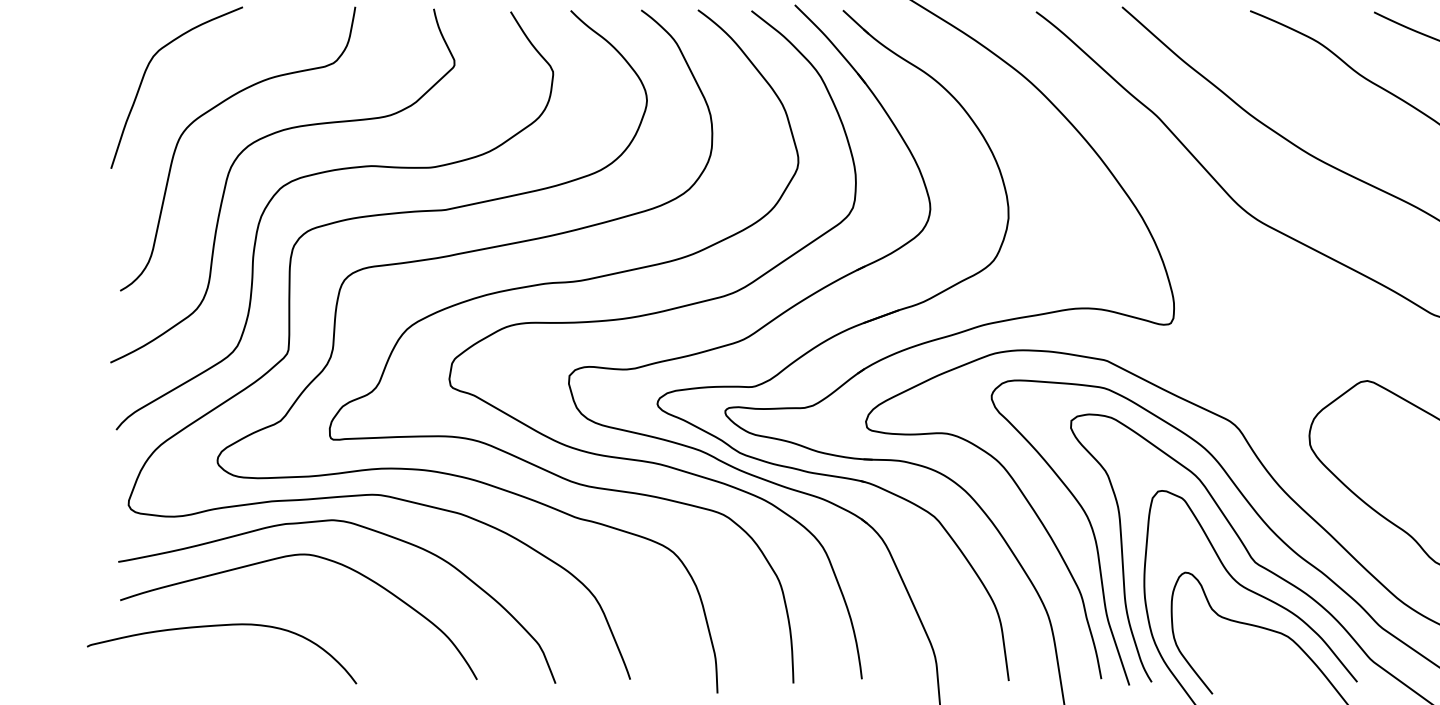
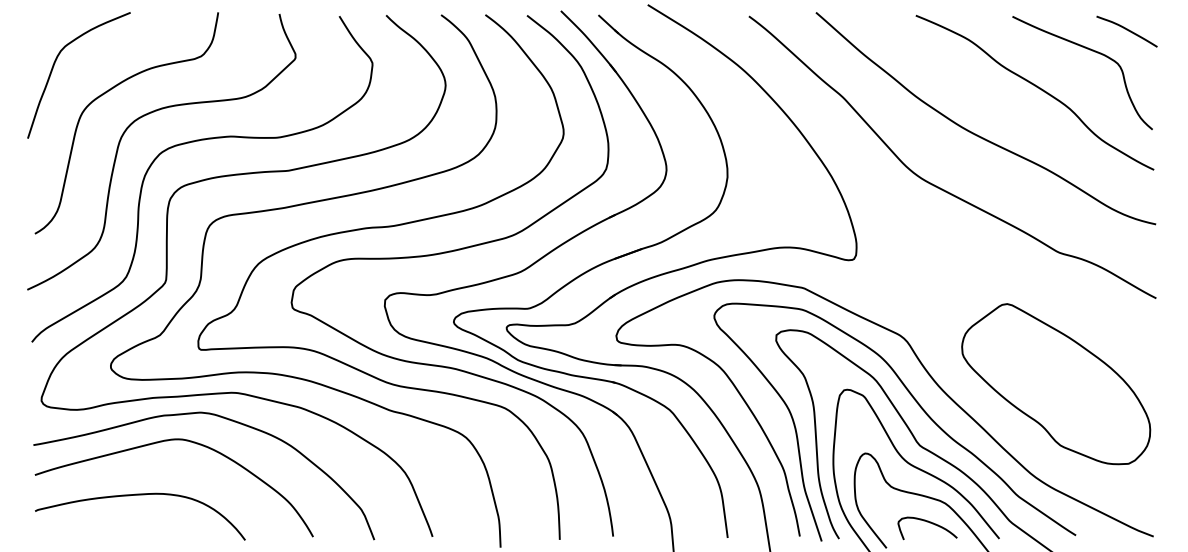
curve: (222, 626) -> (140, 495), moved
curve: (1267, 662) -> (929, 523), added

